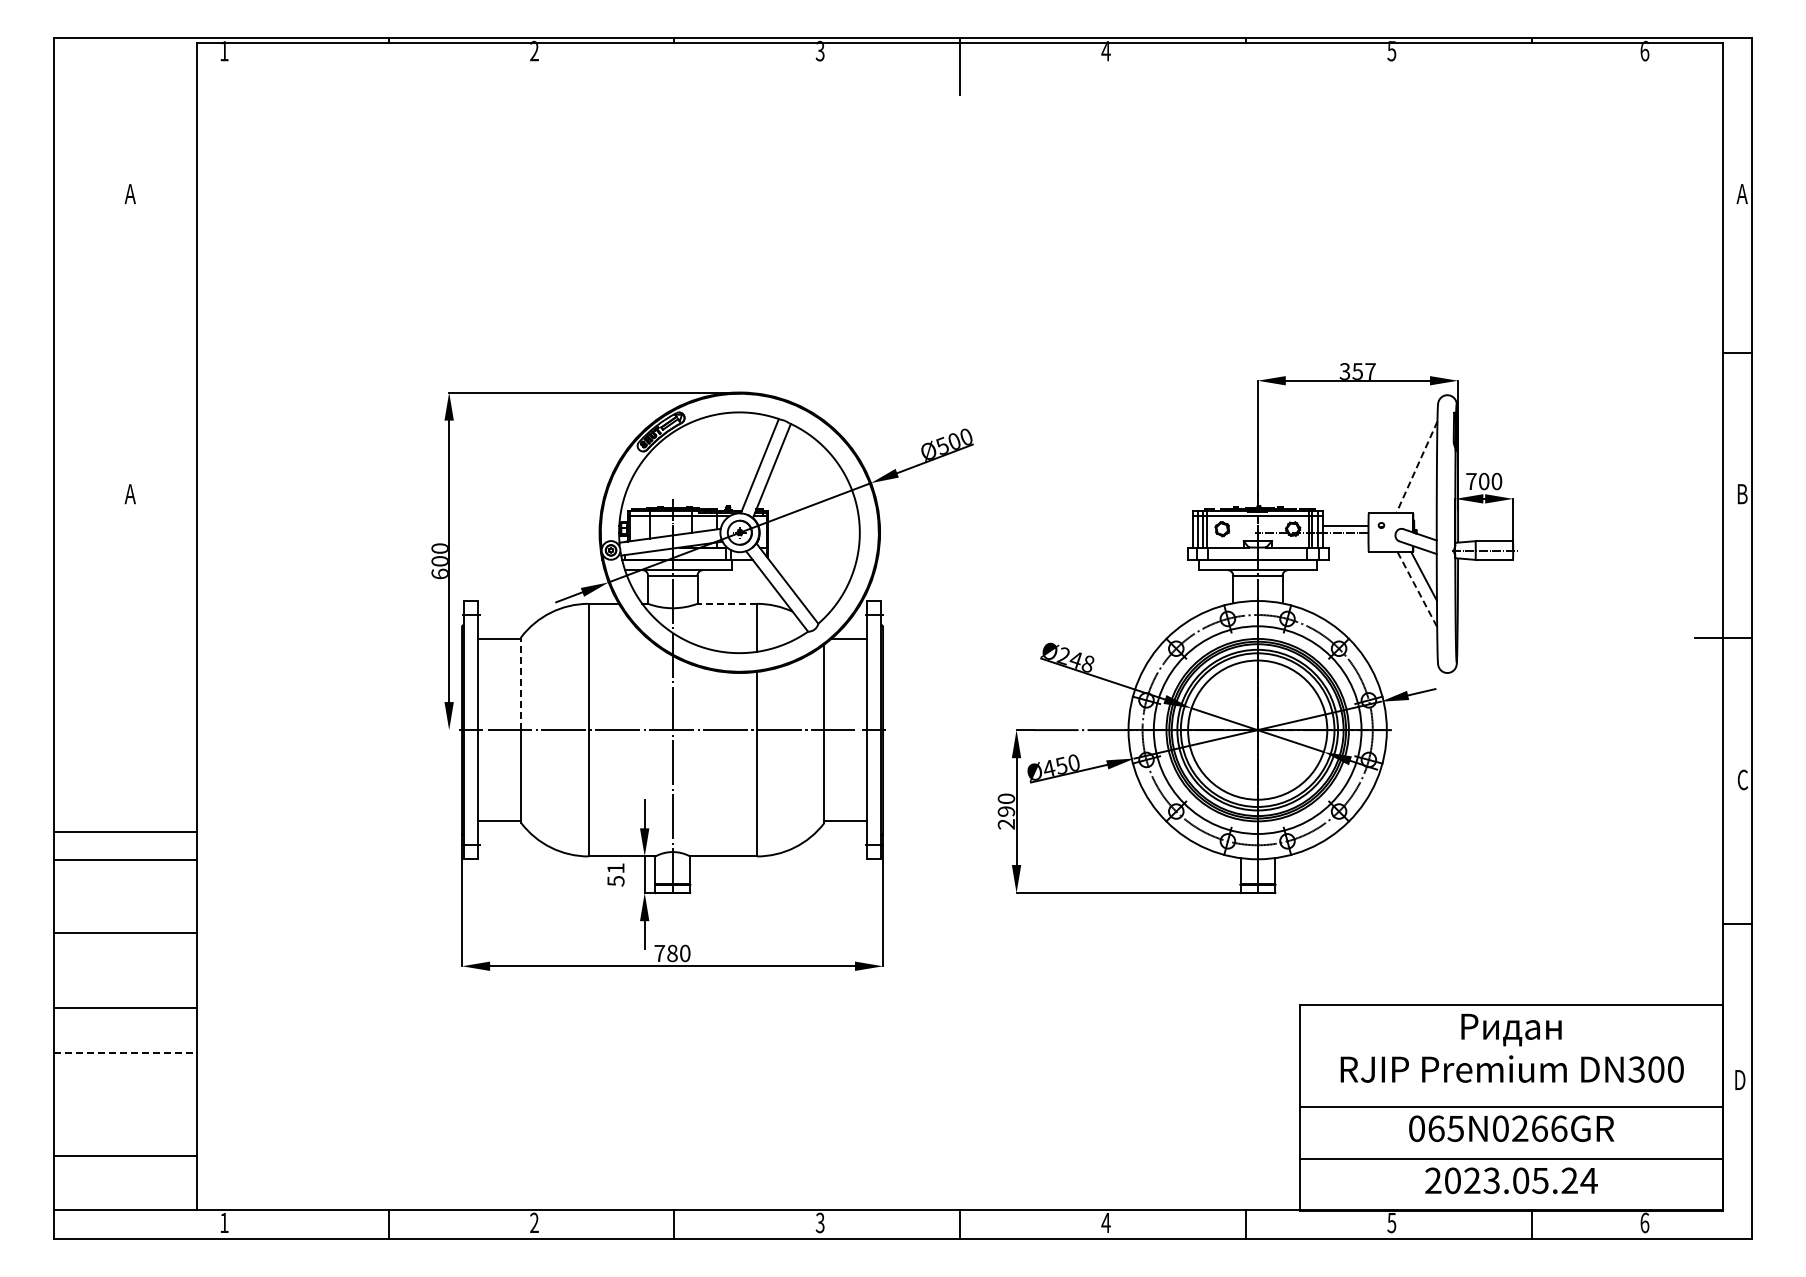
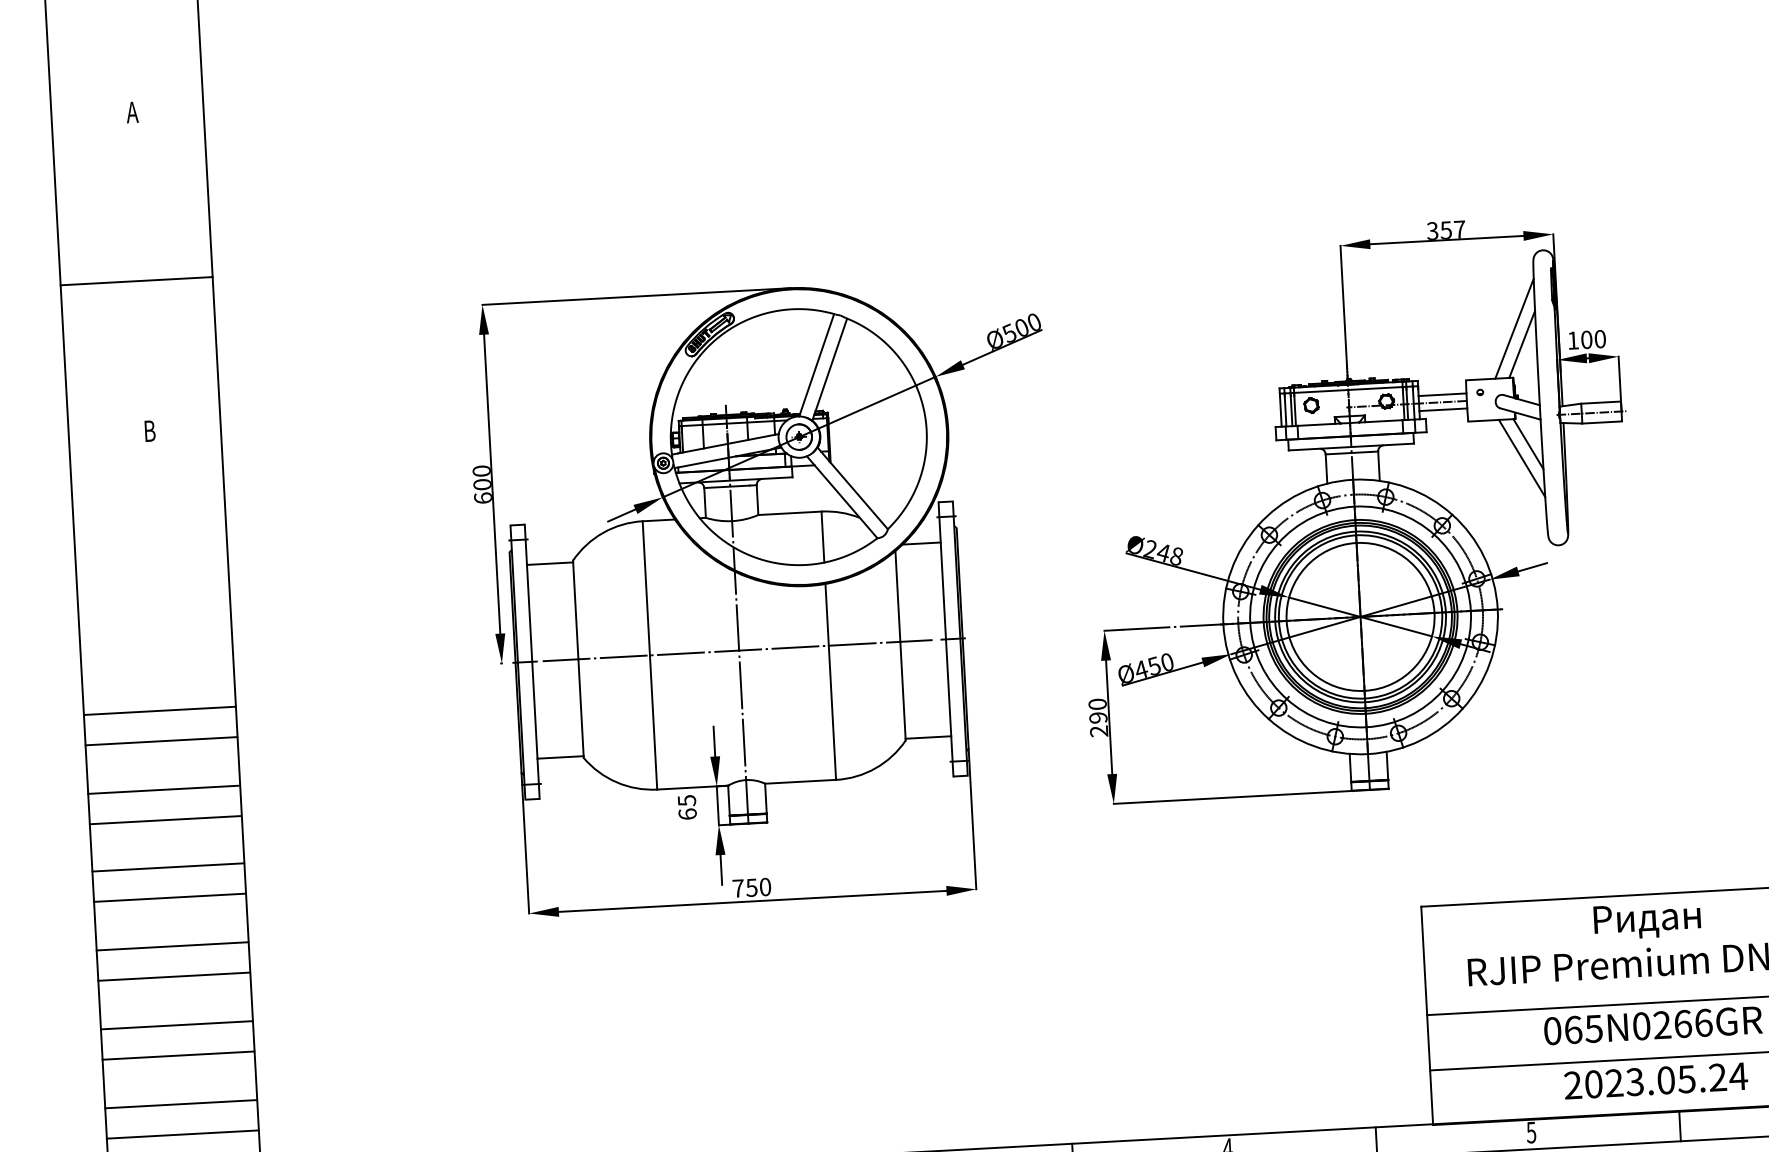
line: (125, 352) -> (136, 280), added
line: (1416, 467) -> (1514, 328), dashed -> solid
text: (1471, 481) -> (1573, 340), 700 -> 100
line: (1423, 482) -> (1522, 344), added
text: (129, 494) -> (148, 431), A -> B
line: (1345, 539) -> (1442, 409), added
line: (1417, 590) -> (1522, 459), dashed -> solid
line: (727, 603) -> (790, 512), dashed -> solid
line: (521, 683) -> (576, 609), dashed -> solid
line: (125, 757) -> (159, 711), added
line: (125, 785) -> (161, 740), added
text: (615, 874) -> (686, 807), 51 -> 65
line: (125, 904) -> (168, 867), added
text: (672, 952) -> (751, 886), 780 -> 750
line: (125, 978) -> (172, 945), added
line: (126, 1053) -> (177, 1025), dashed -> solid
line: (125, 1081) -> (178, 1055), added
line: (125, 1127) -> (180, 1104), added

